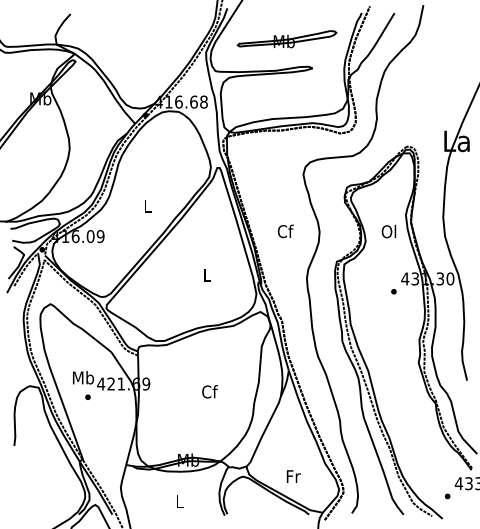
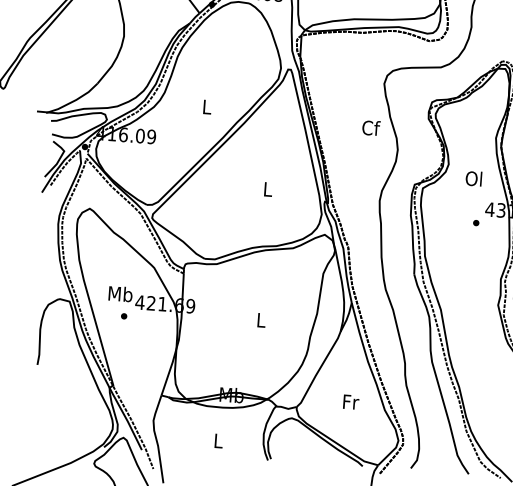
text: (285, 231) -> (371, 128), moved
text: (388, 231) -> (473, 178), moved
text: (209, 391) -> (261, 319), Cf -> L
text: (293, 476) -> (350, 402), moved

